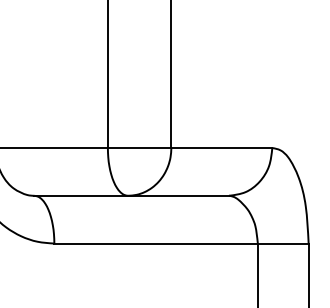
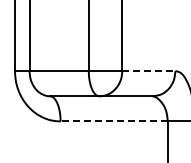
line: (221, 148) -> (148, 71), solid -> dashed
line: (156, 243) -> (114, 121), solid -> dashed

